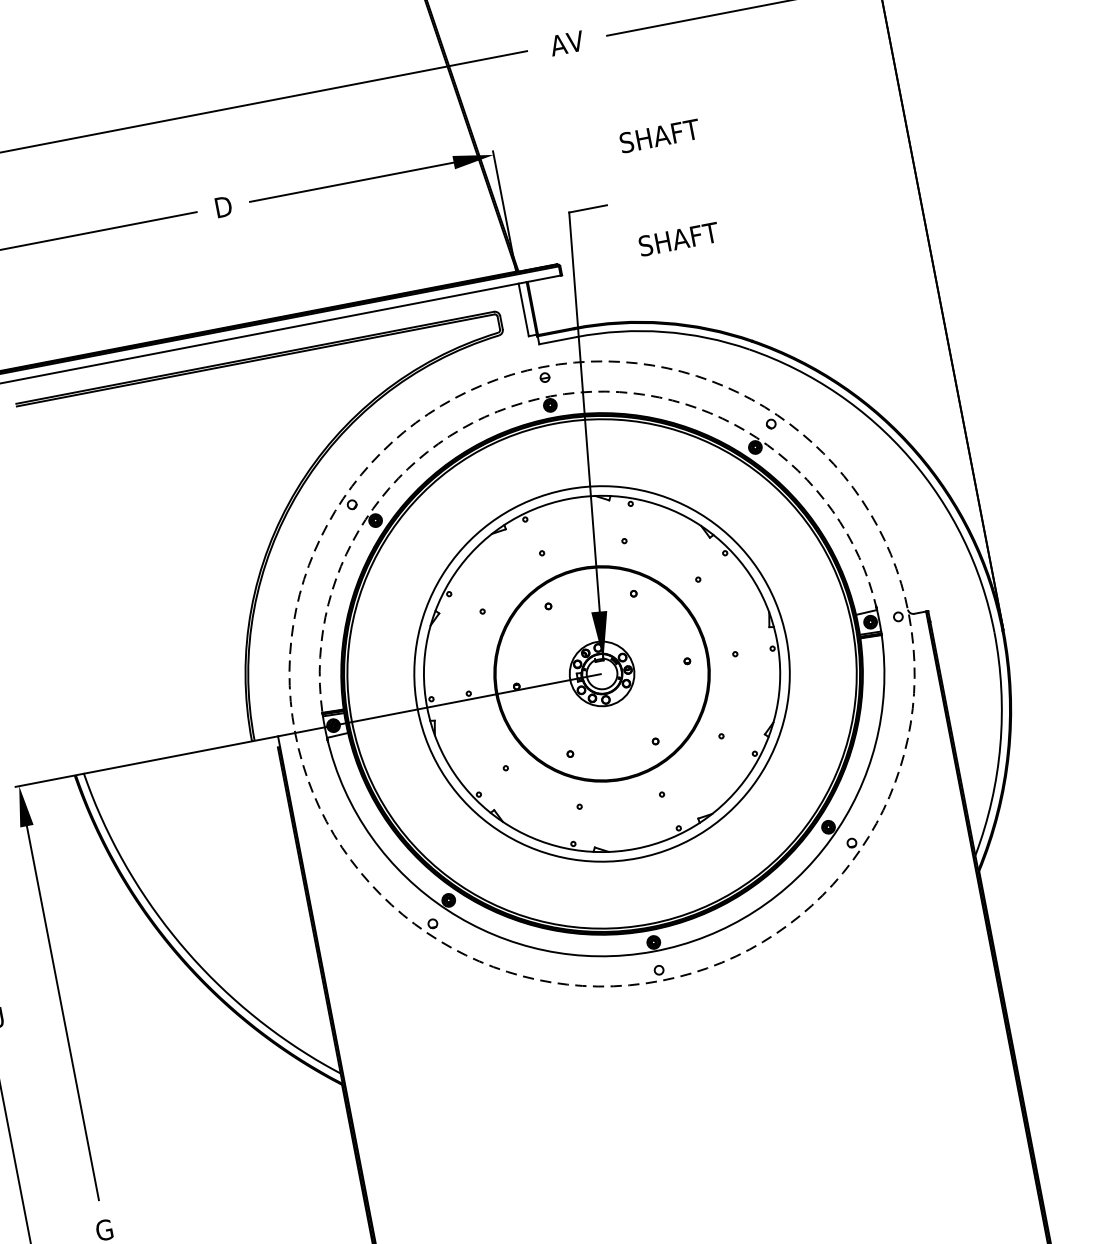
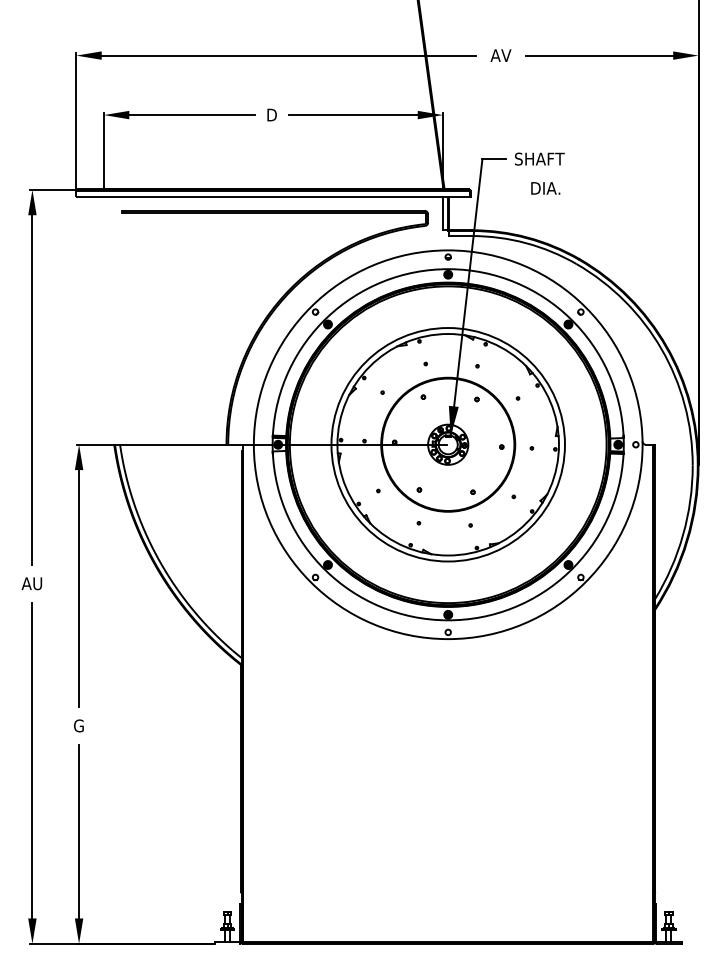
text: (659, 135) -> (539, 158), moved
text: (679, 237) -> (546, 187), SHAFT -> DIA.
arc: (550, 396) -> (449, 269), dashed -> solid
circle: (600, 673) -> (447, 444), dashed -> solid

